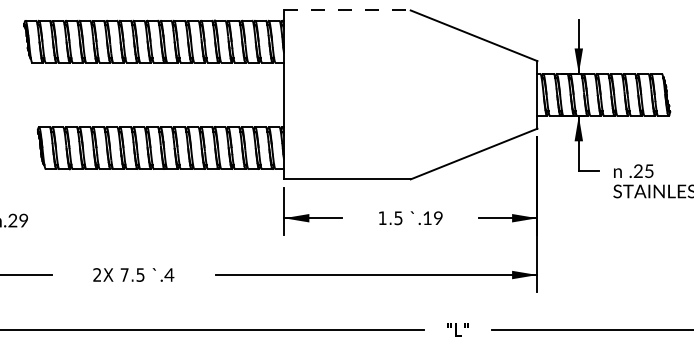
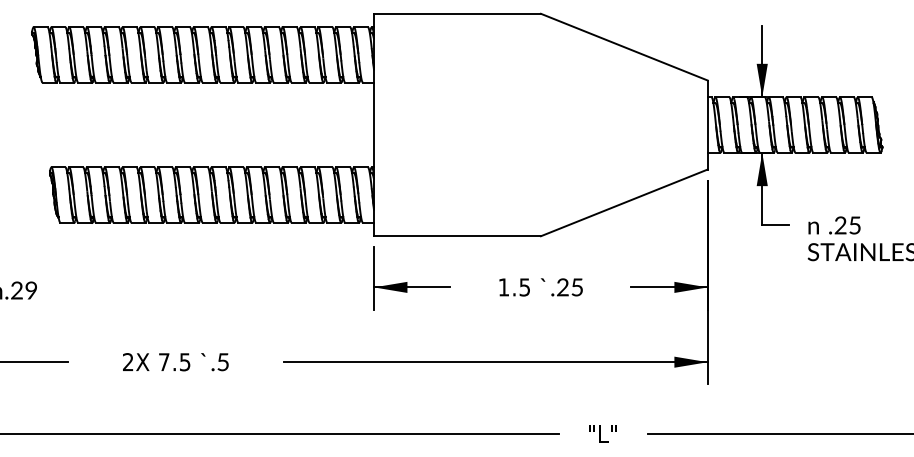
line: (347, 10) -> (457, 13), dashed -> solid
text: (432, 218) -> (569, 287), .19 -> .25
text: (168, 275) -> (222, 362), .4 -> .5

